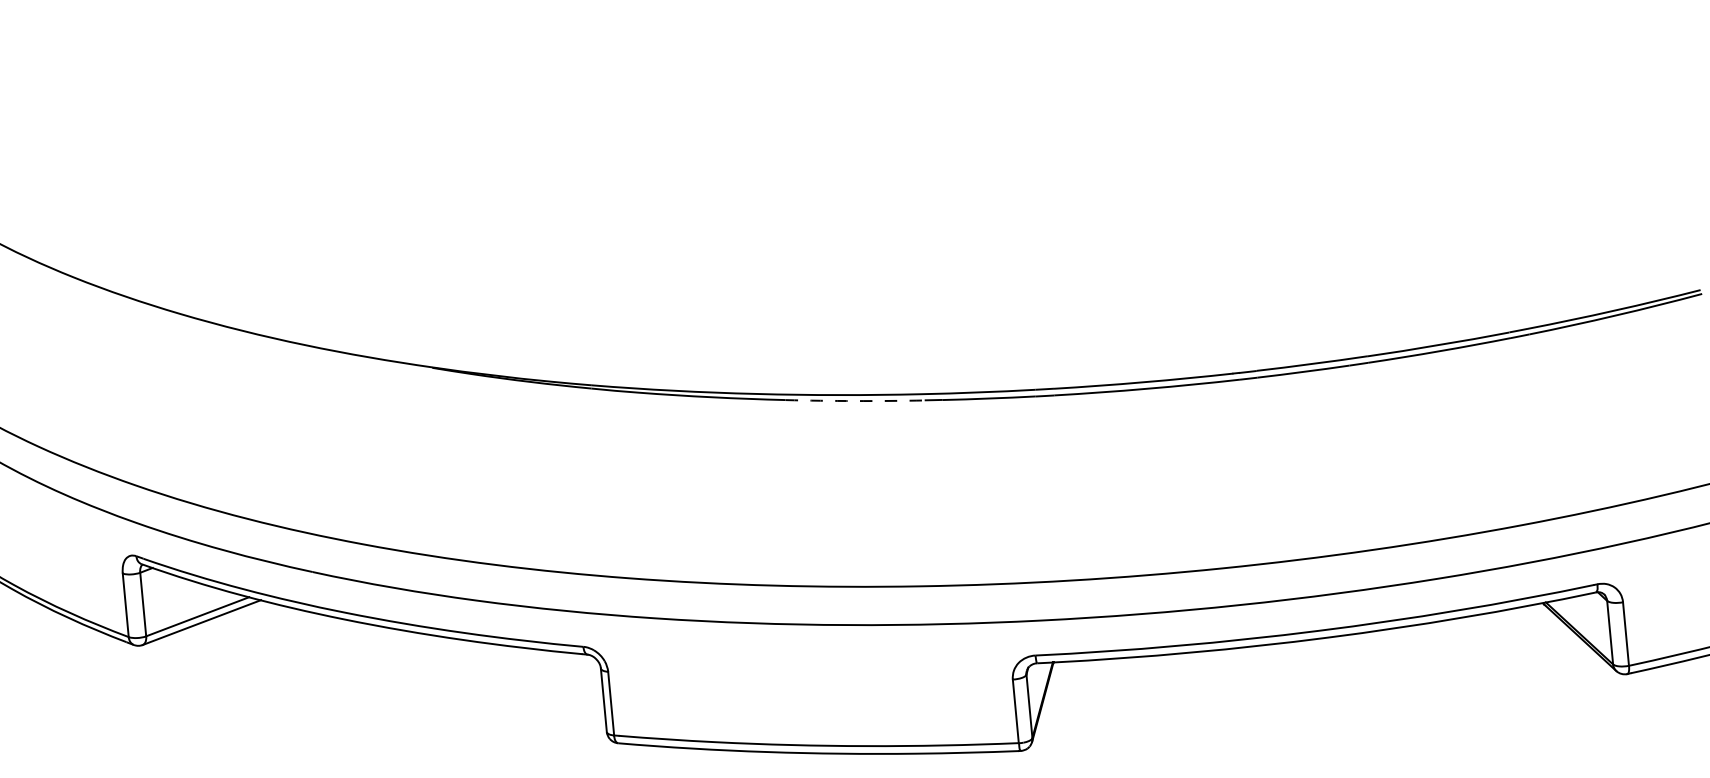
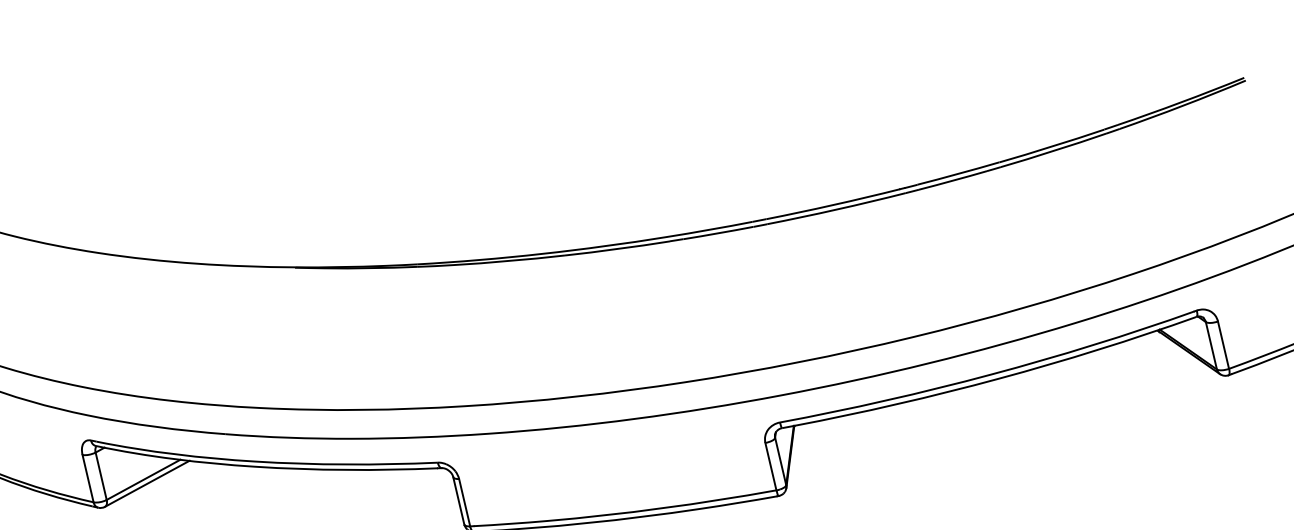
arc: (855, 401) -> (617, 249), dashed -> solid

